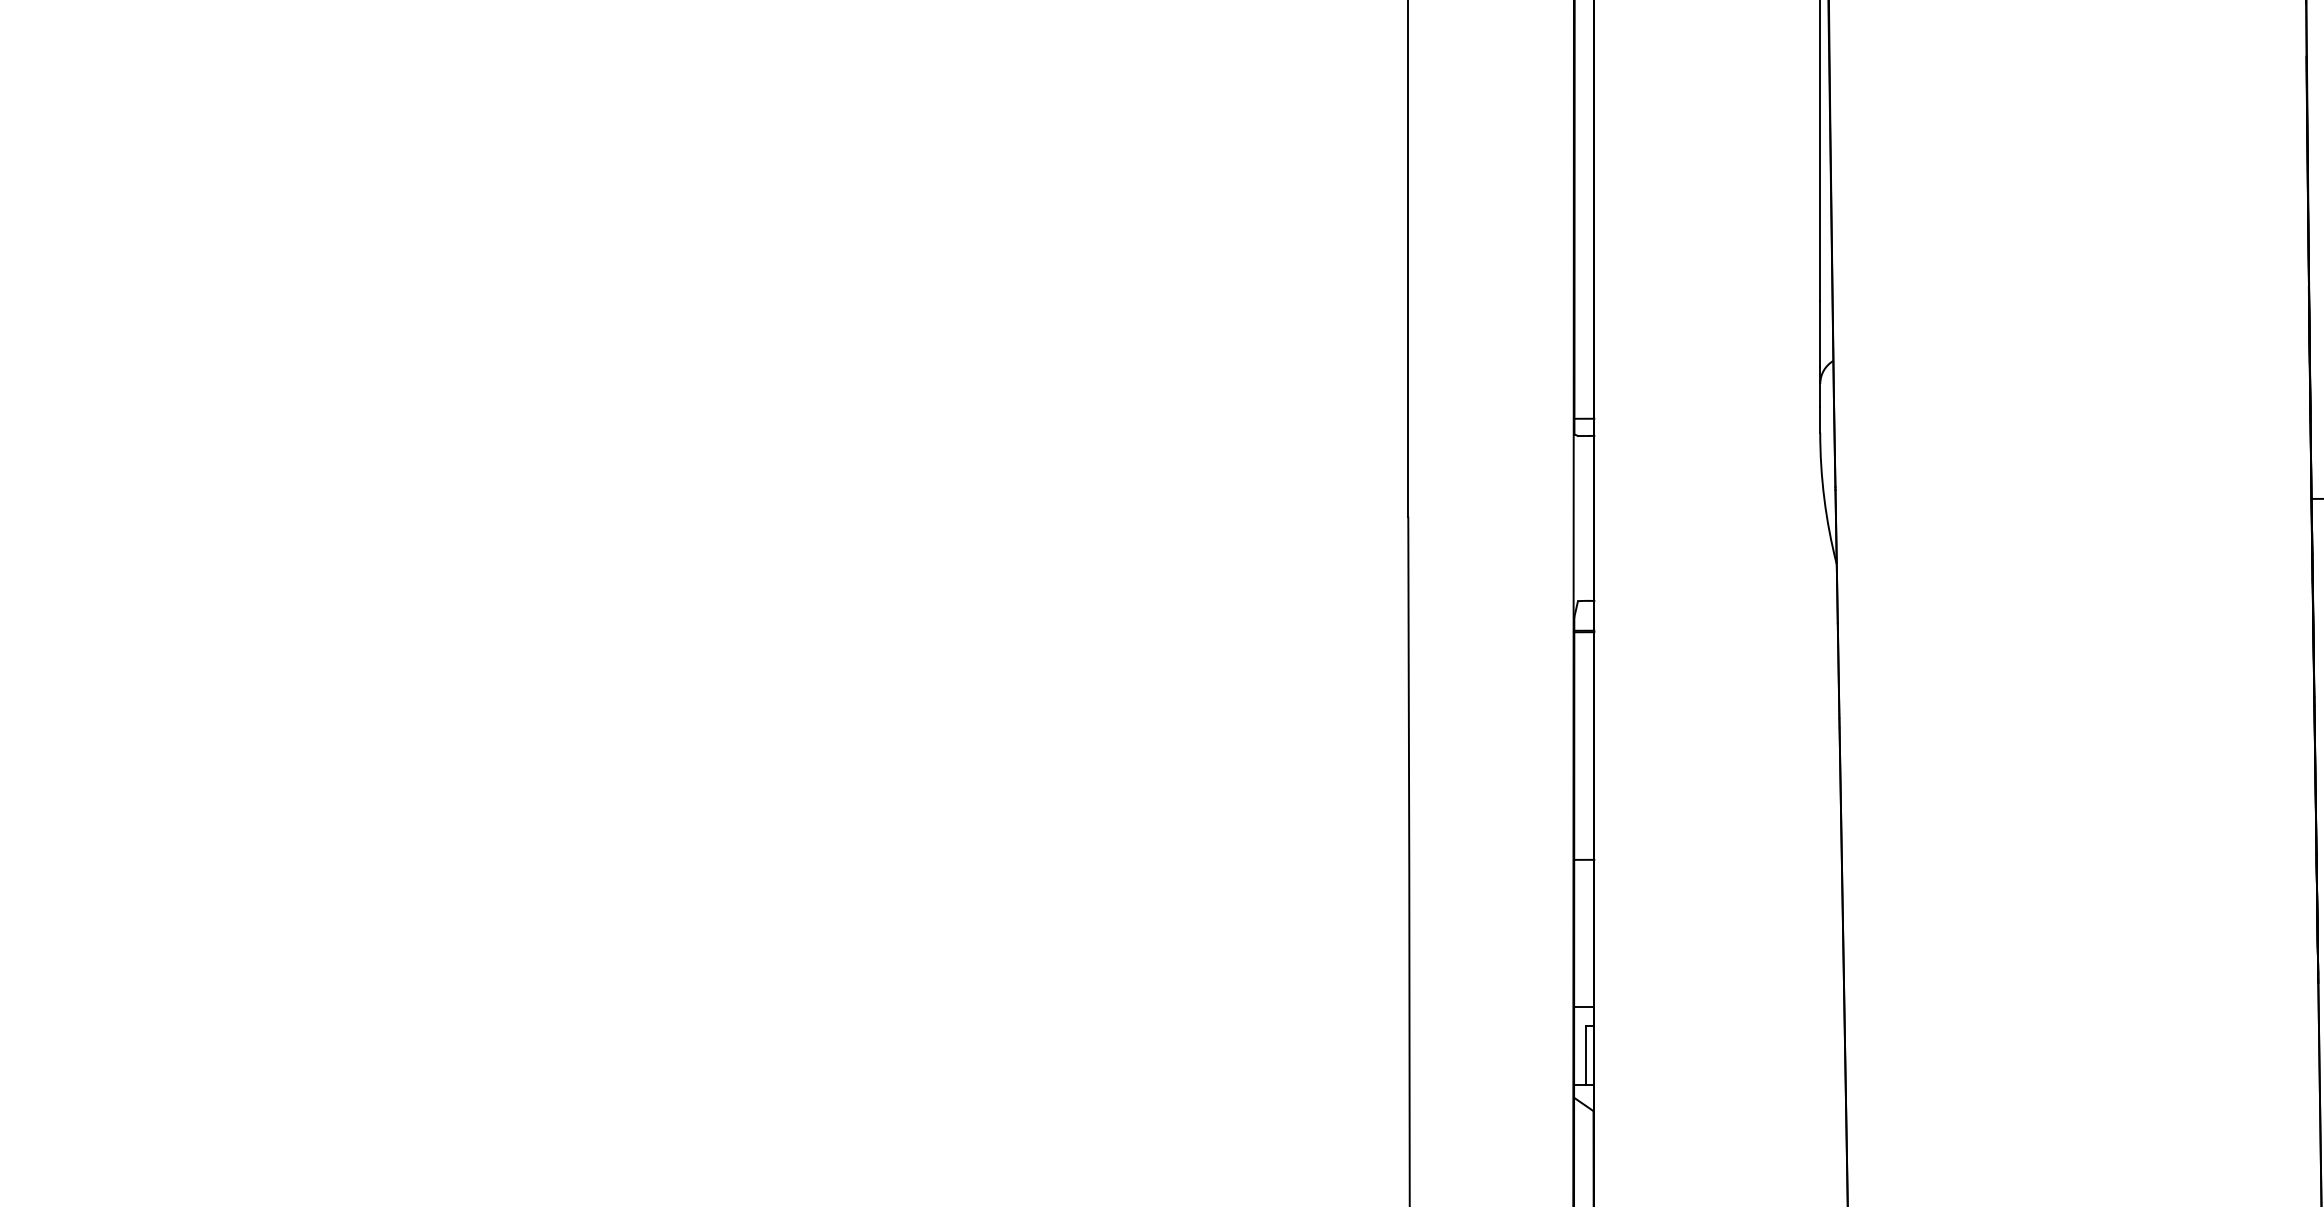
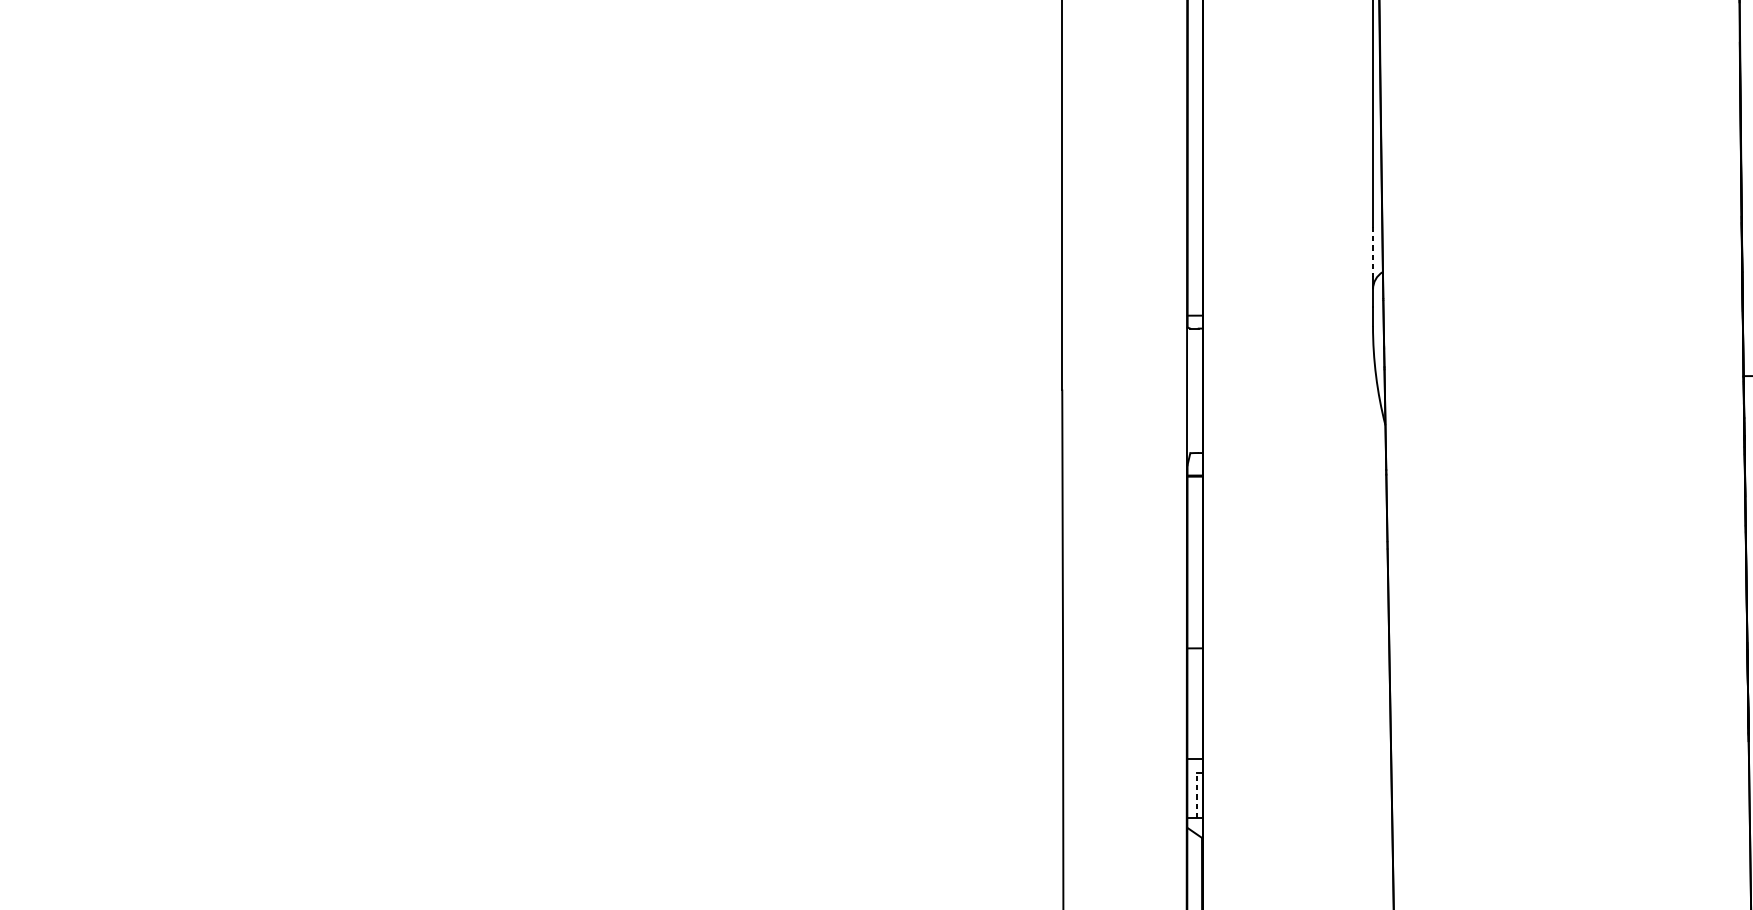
line: (1820, 334) -> (1373, 252), solid -> dashed
line: (1586, 1055) -> (1196, 795), solid -> dashed

